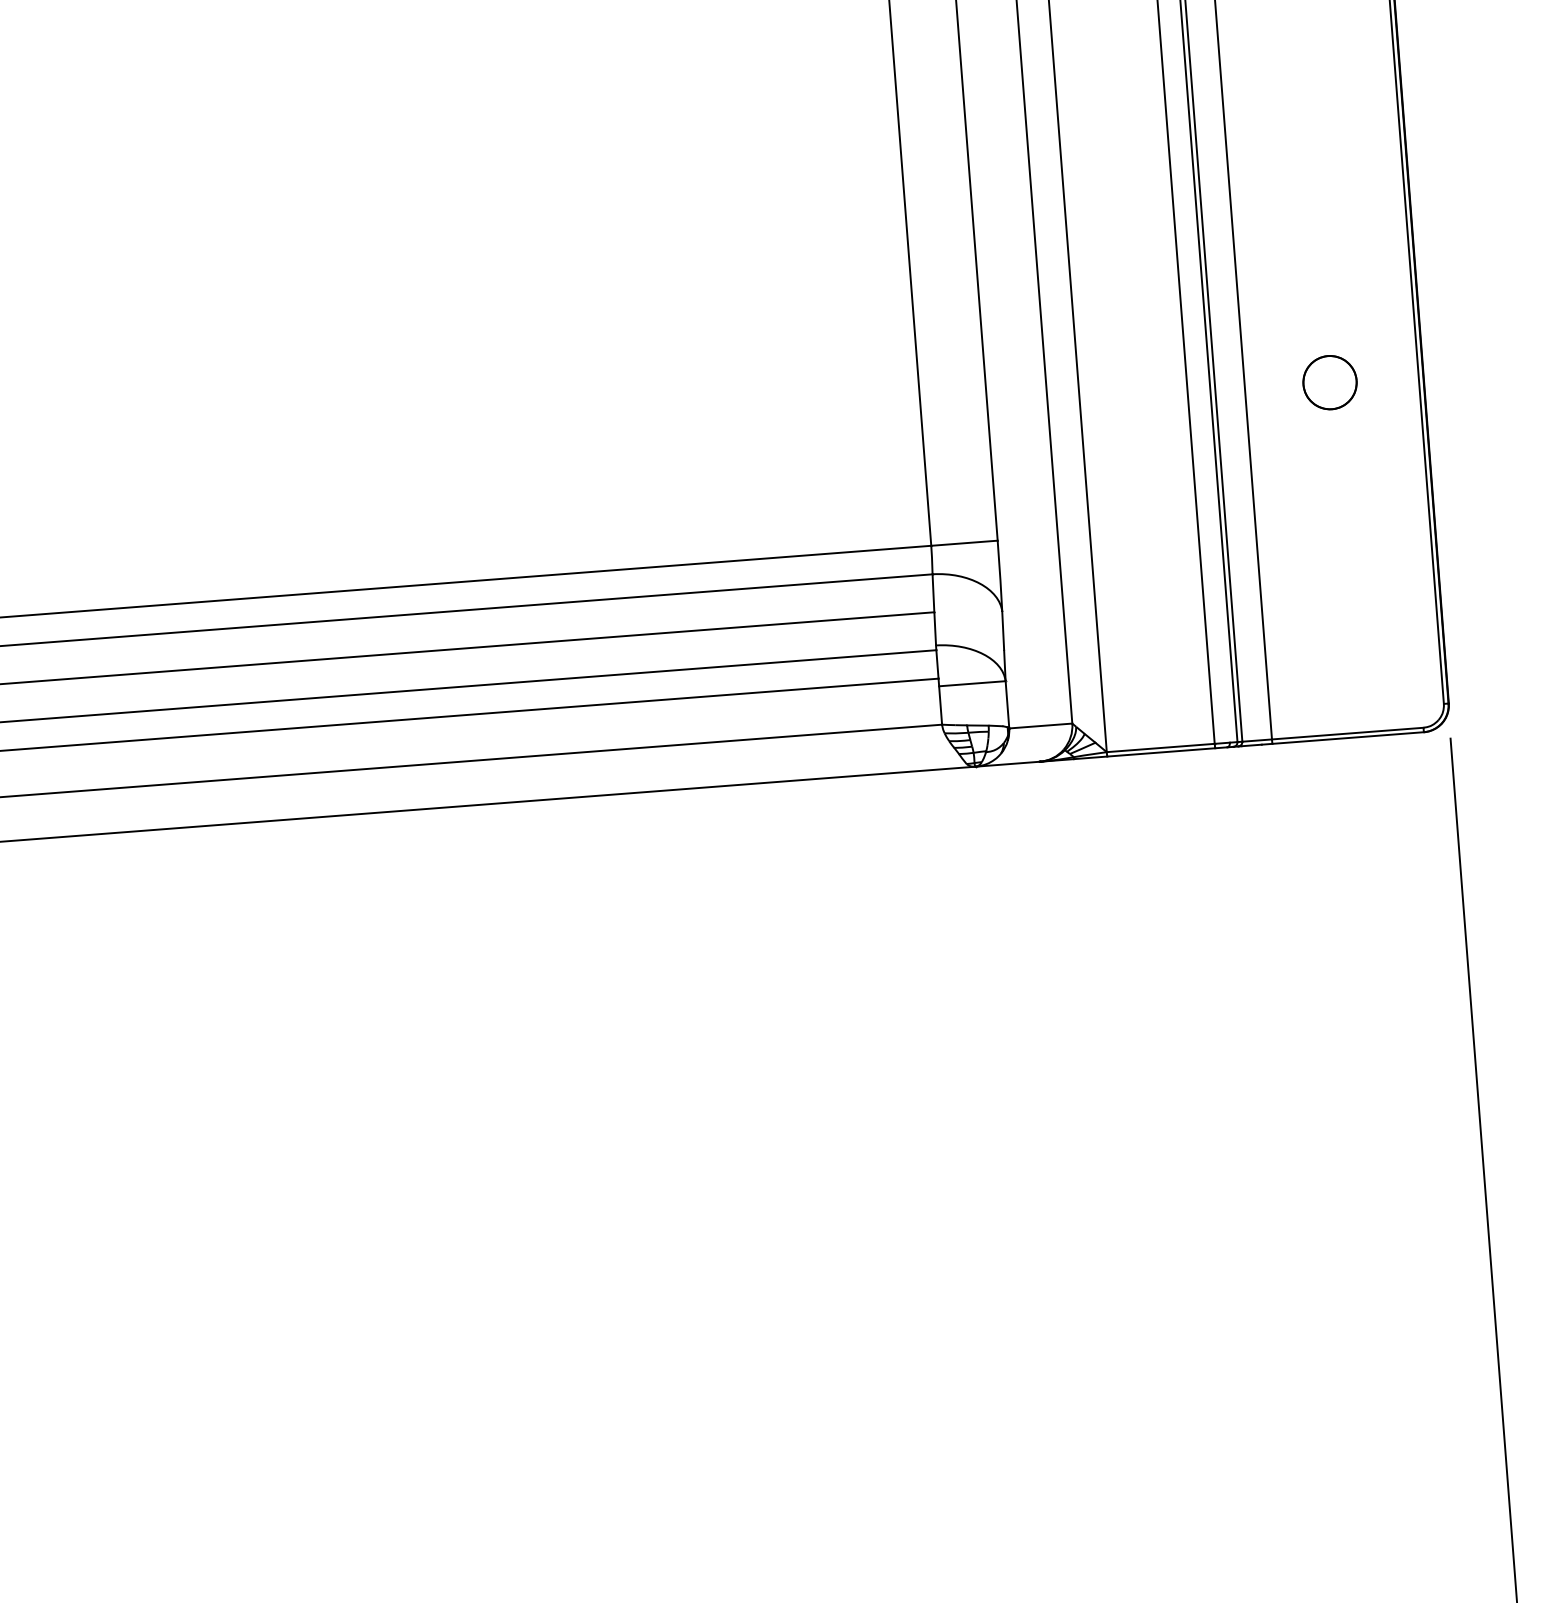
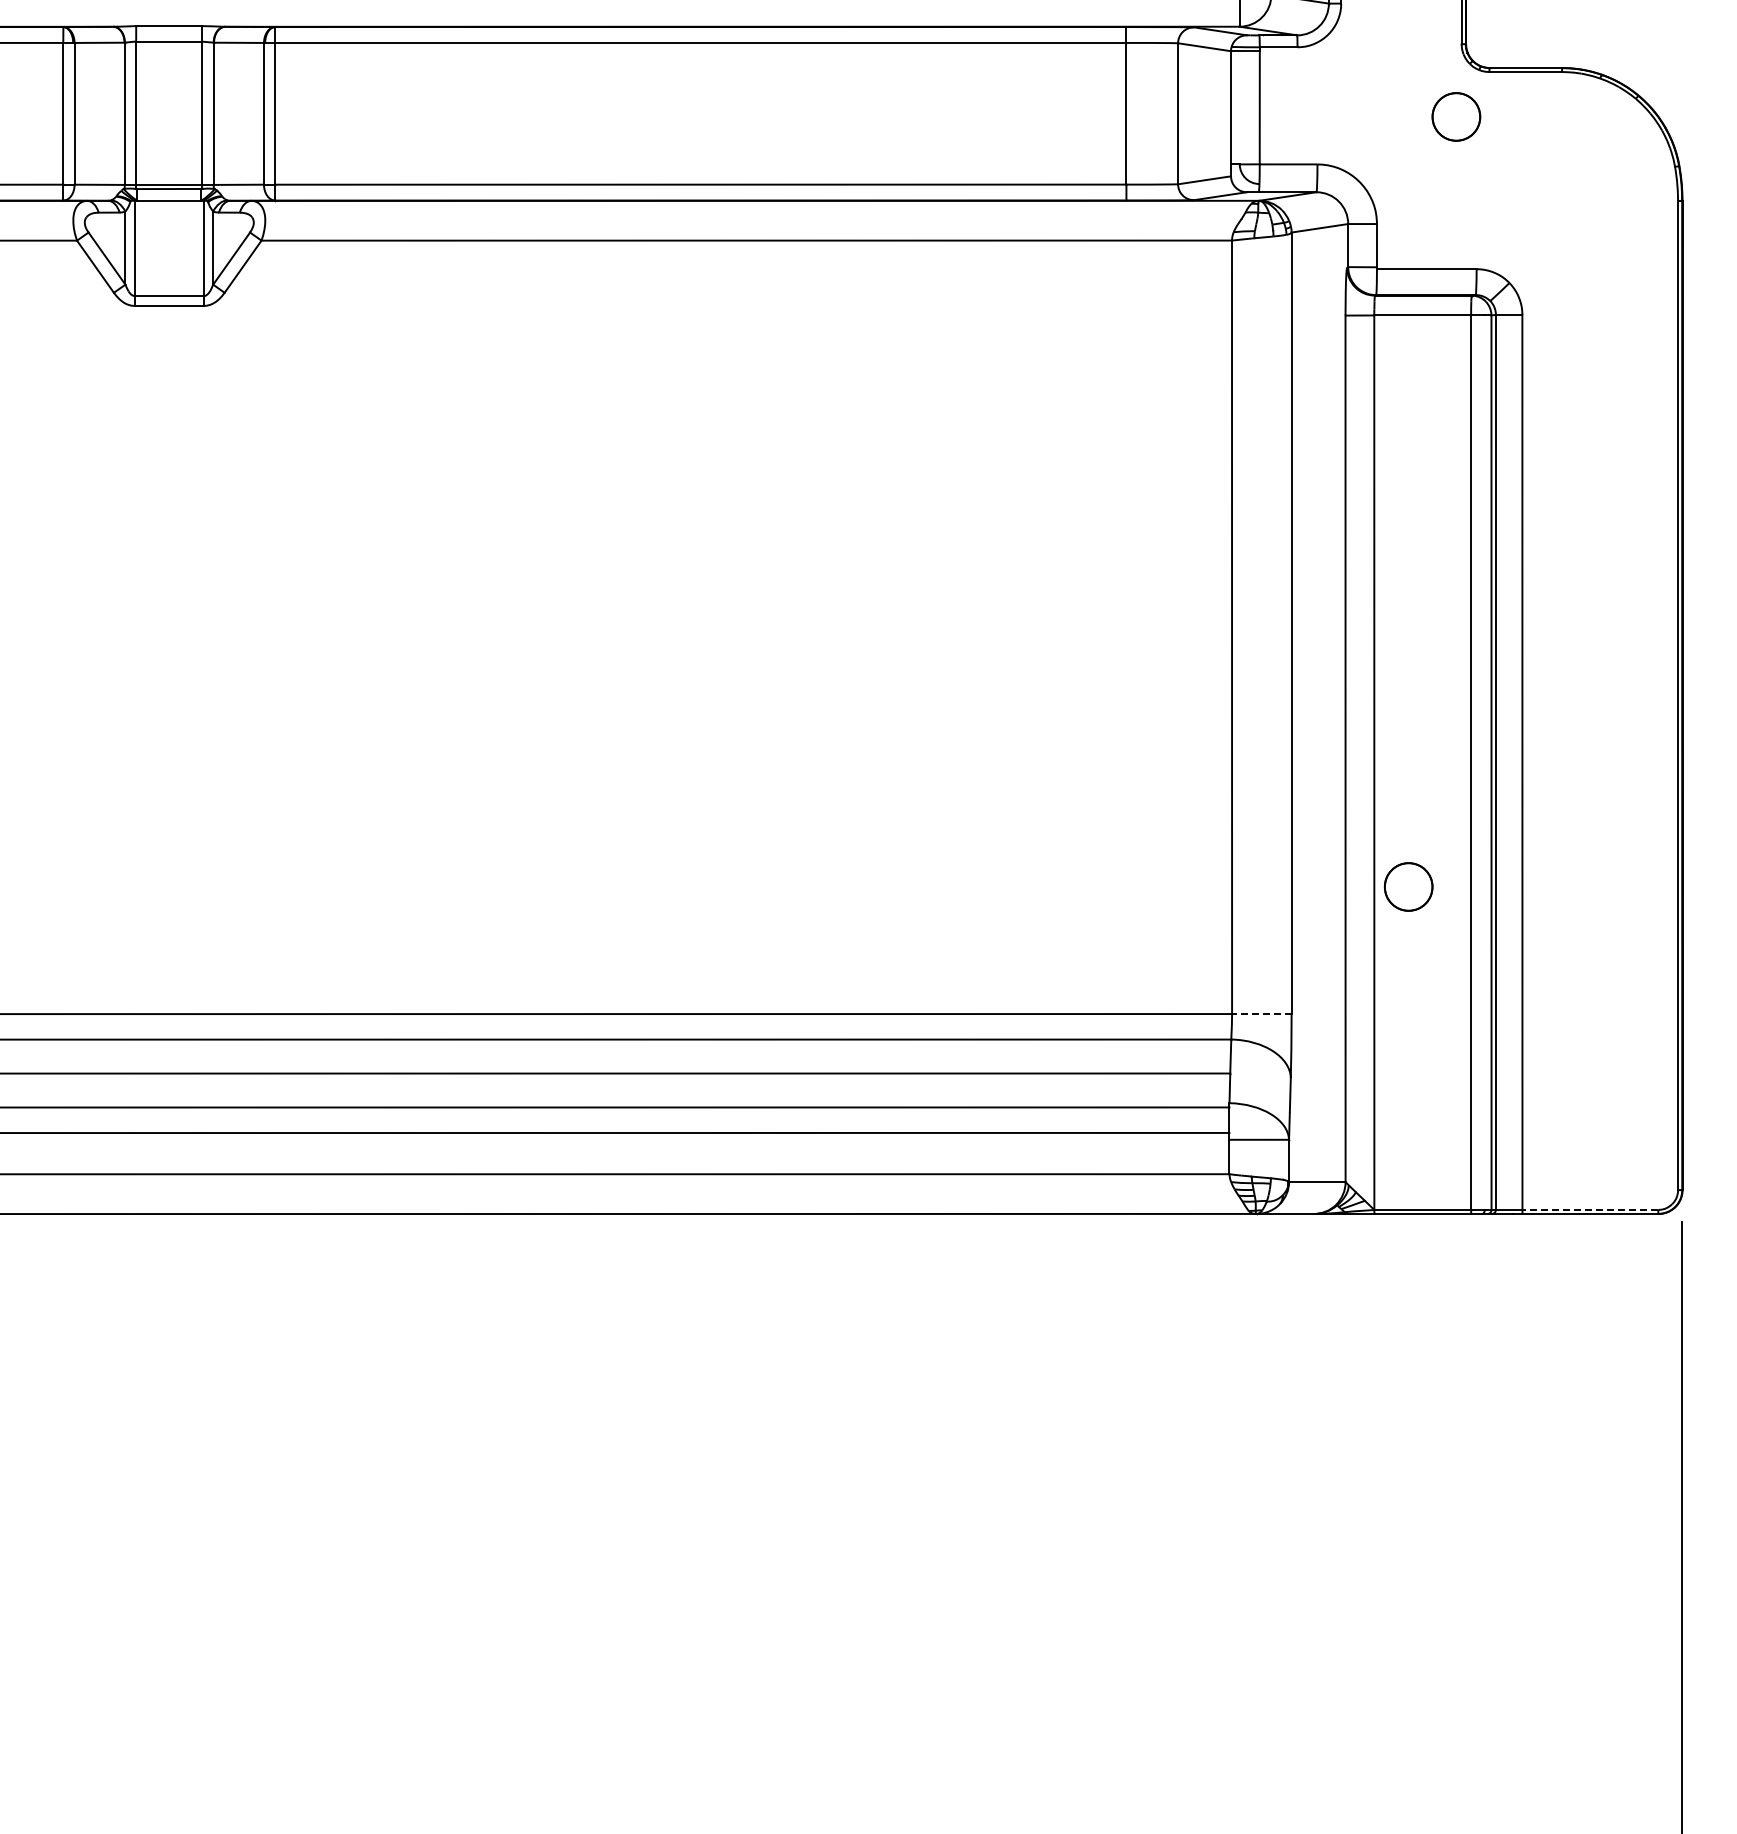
part: (1329, 382) -> (1408, 886), moved
line: (964, 543) -> (1261, 1014), solid -> dashed
line: (1347, 733) -> (1590, 1209), solid -> dashed

